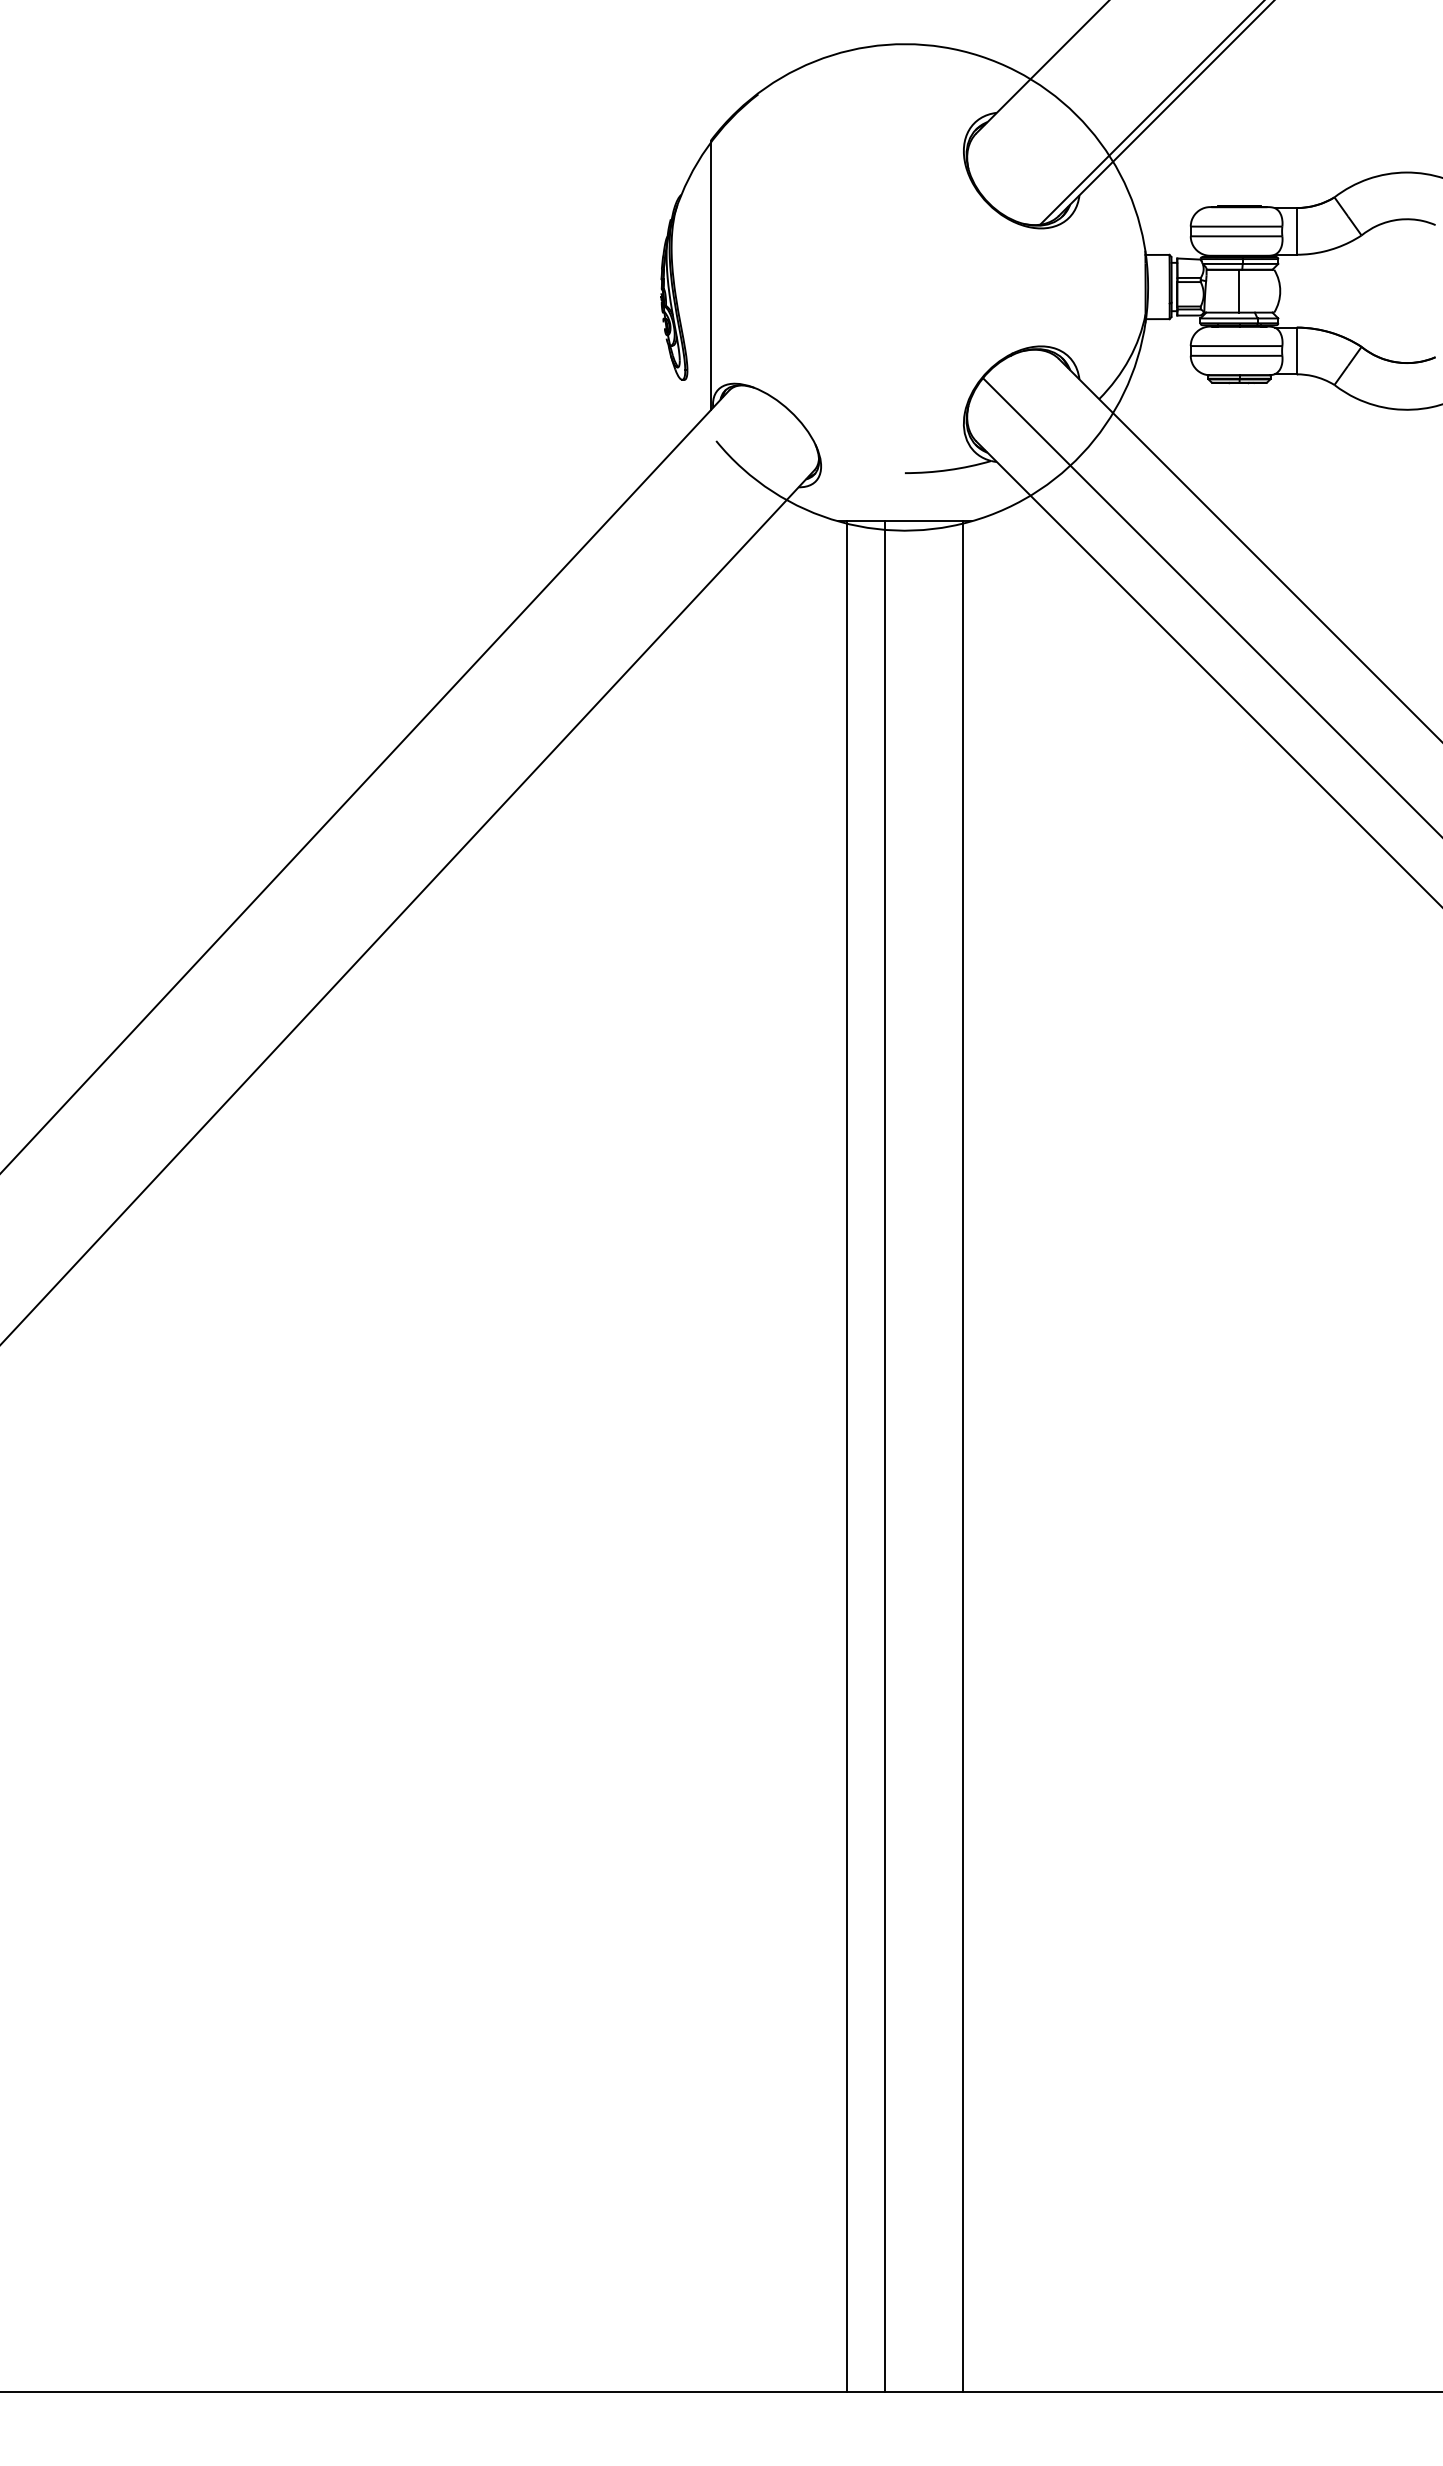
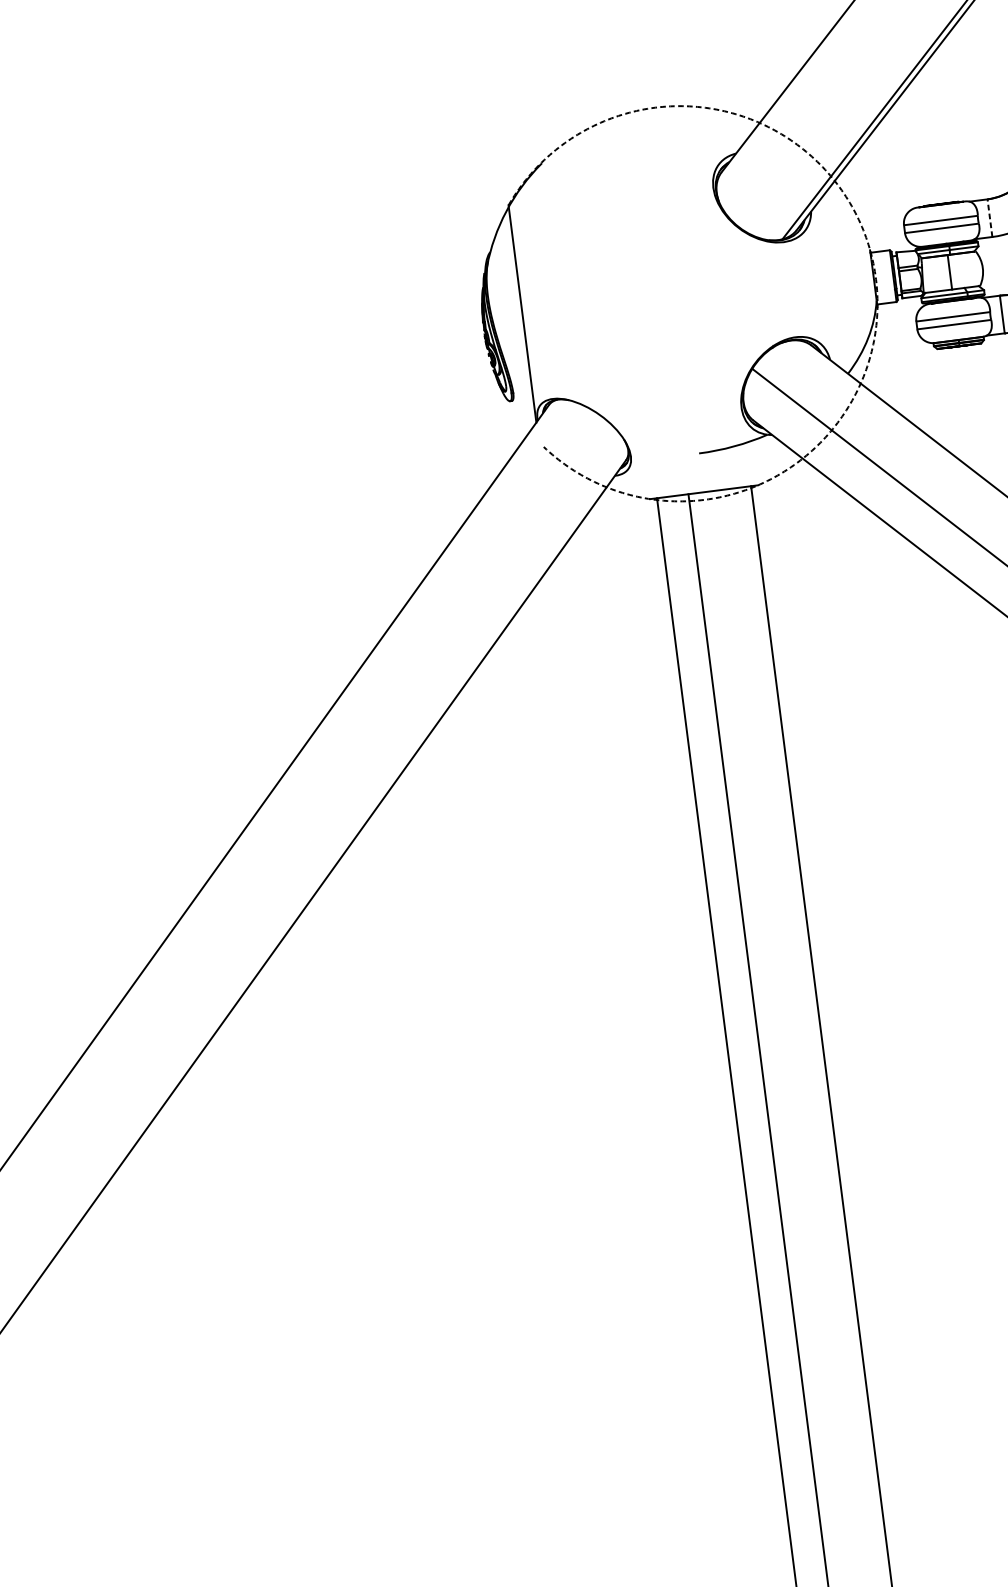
line: (1296, 230) -> (989, 217), solid -> dashed
arc: (1148, 283) -> (875, 275), solid -> dashed

